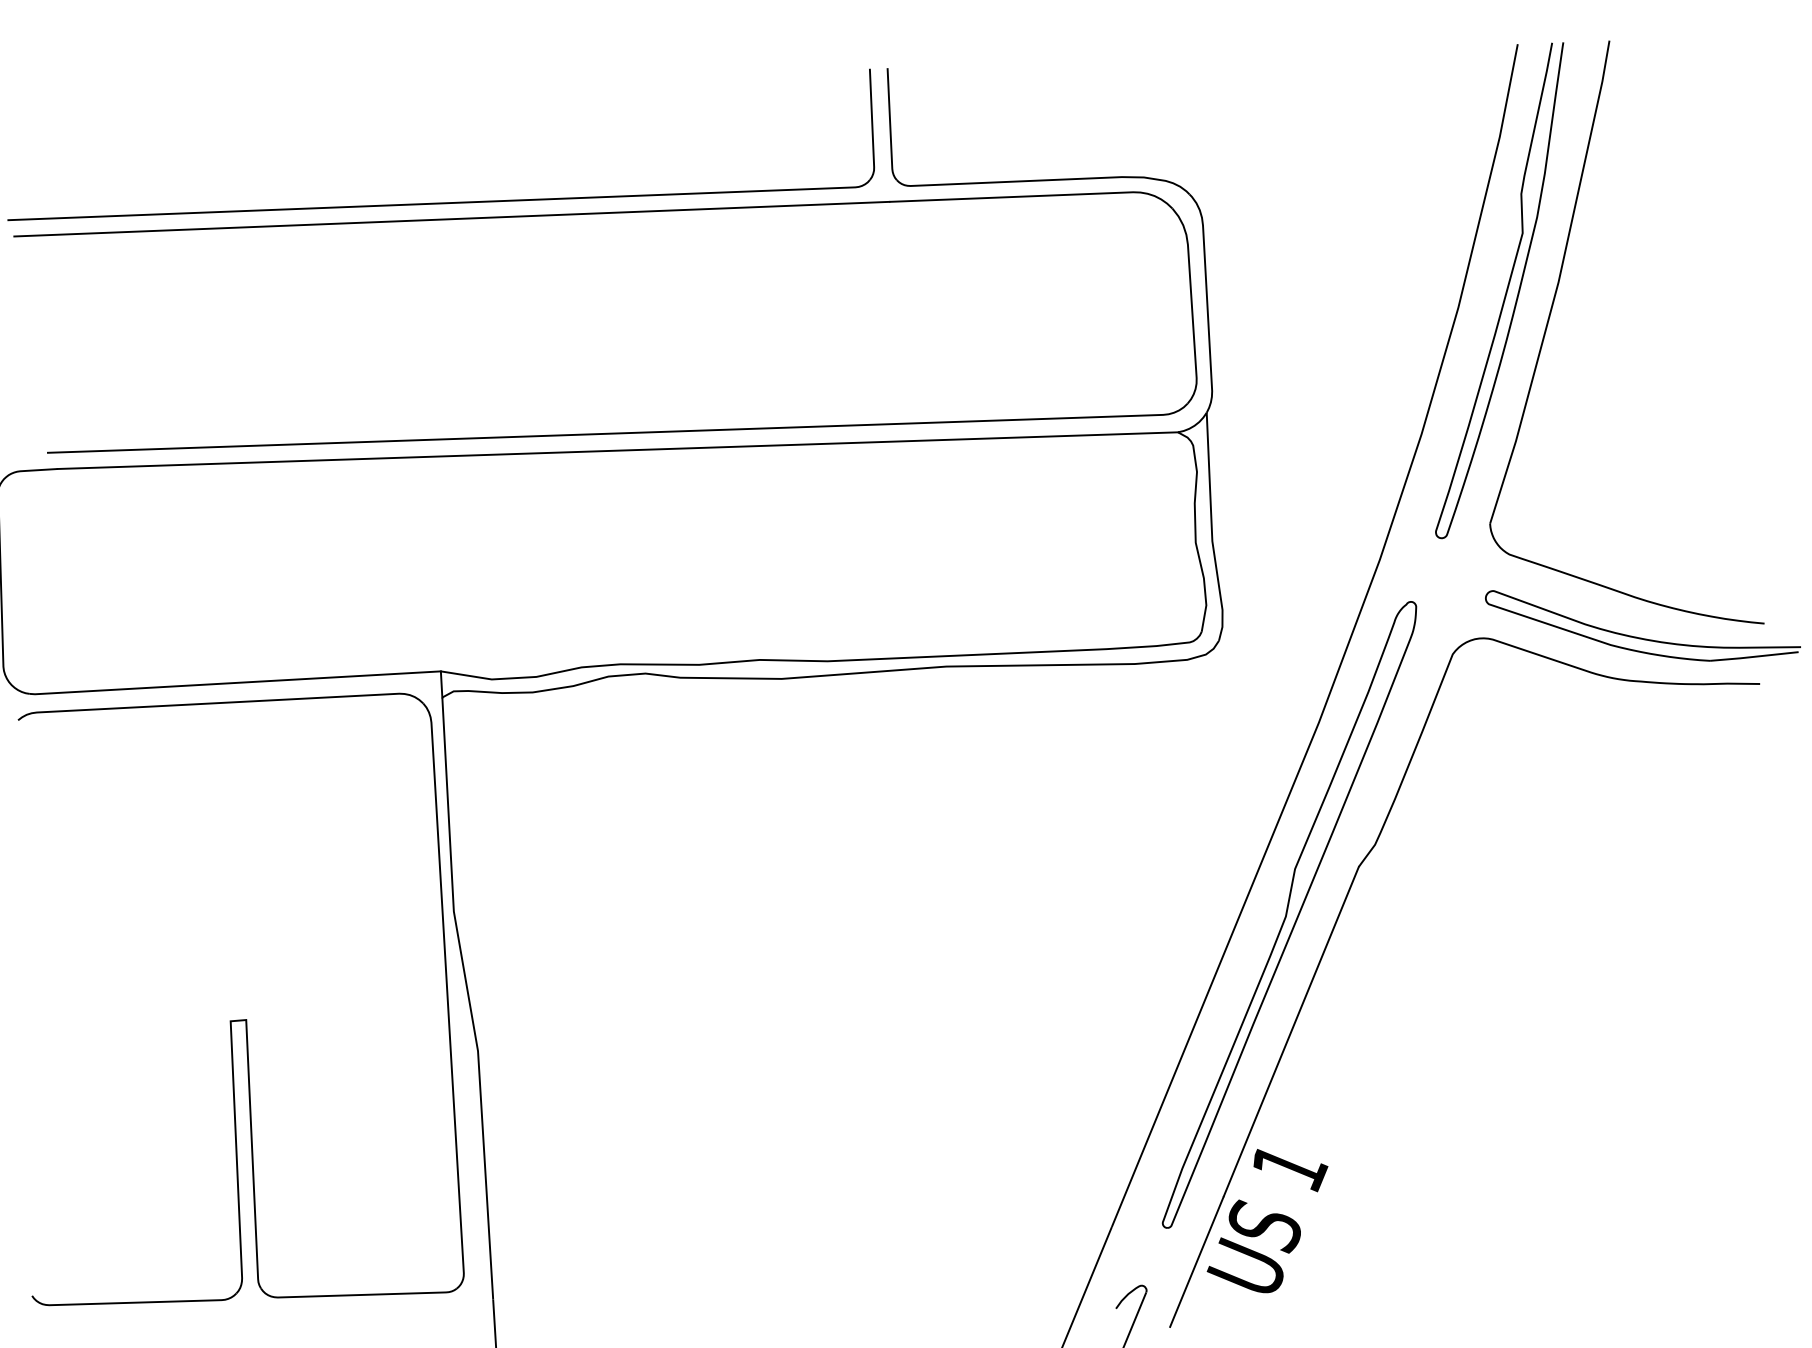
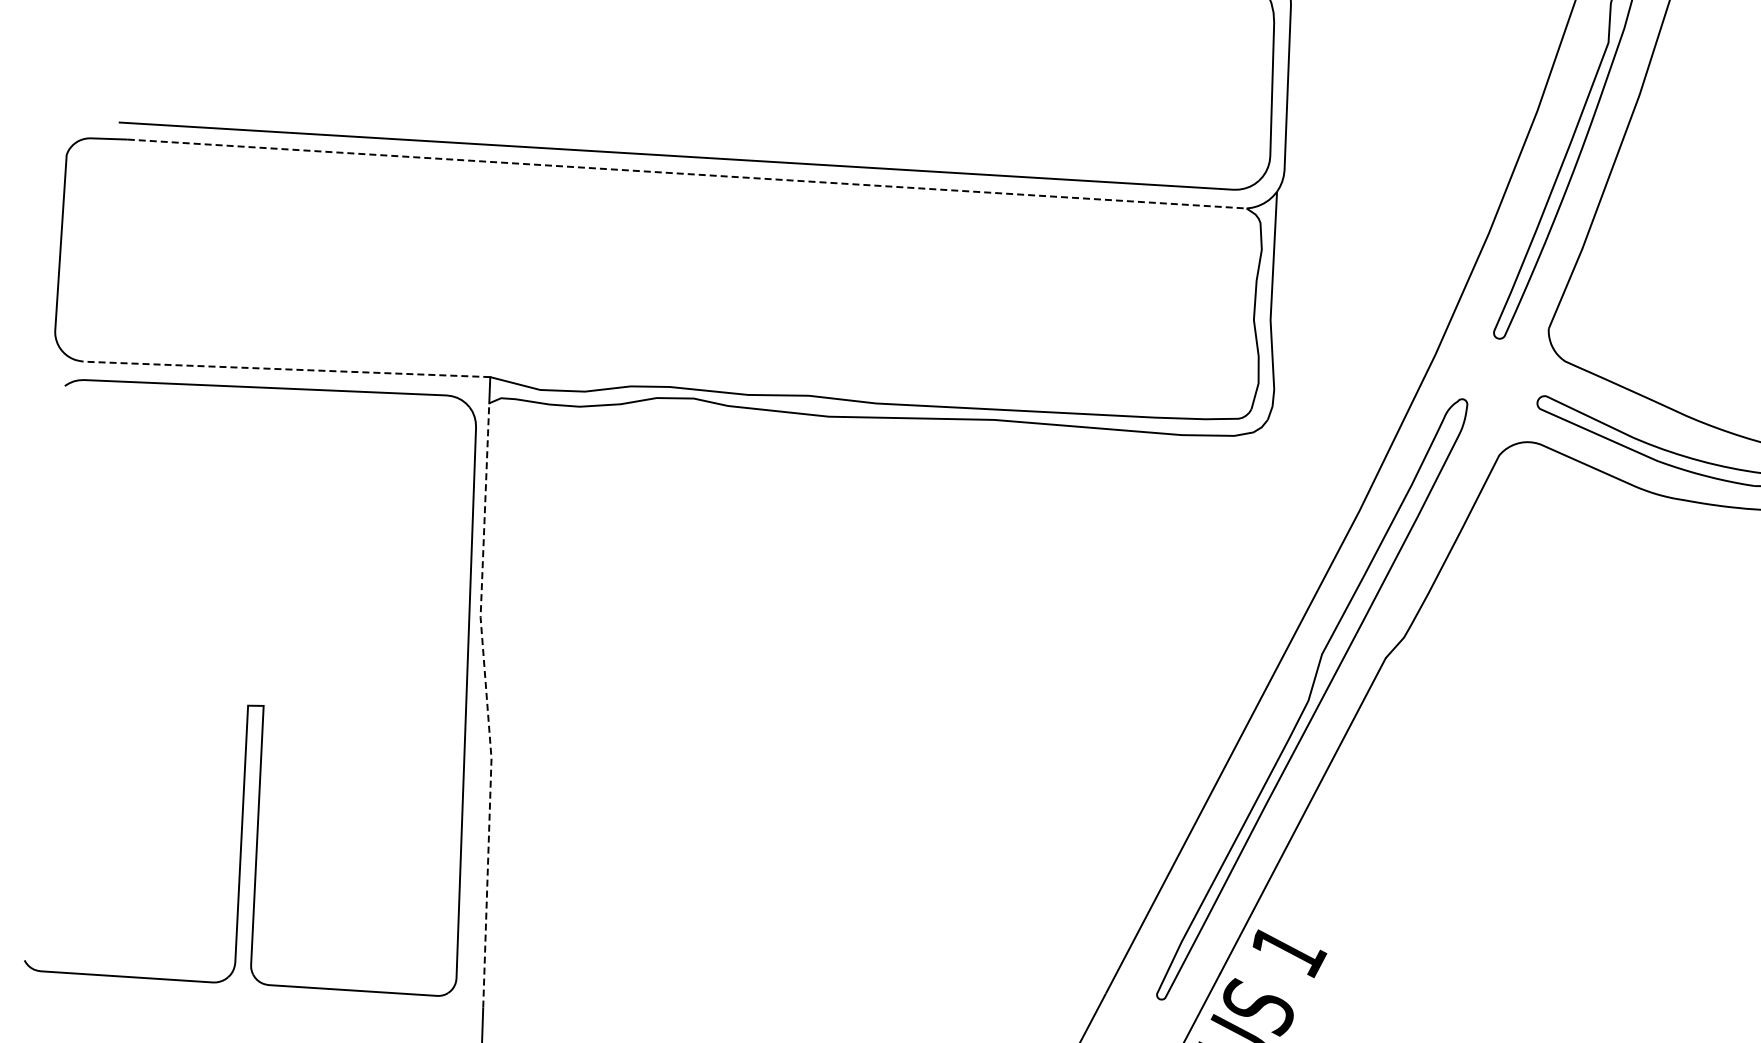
line: (618, 450) -> (687, 173), solid -> dashed
line: (234, 683) -> (283, 369), solid -> dashed
line: (468, 998) -> (486, 705), solid -> dashed

